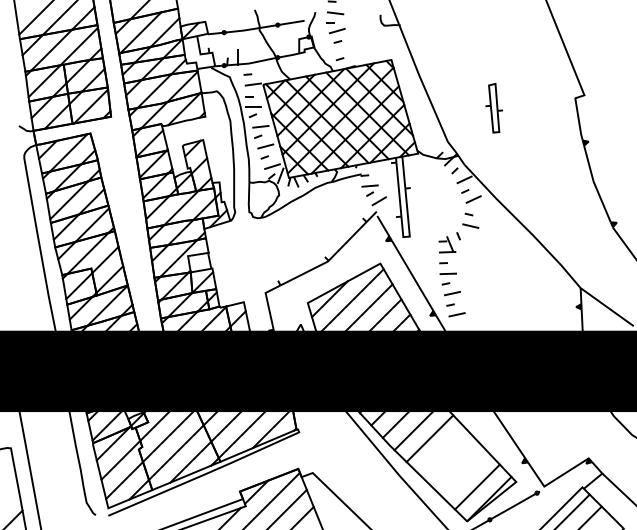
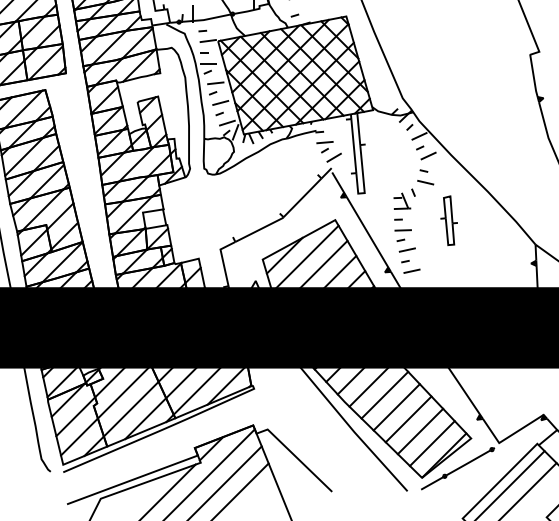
part: (493, 108) -> (448, 221), moved
line: (441, 450) -> (396, 407), added
line: (453, 462) -> (408, 419), added
line: (465, 474) -> (420, 431), added

